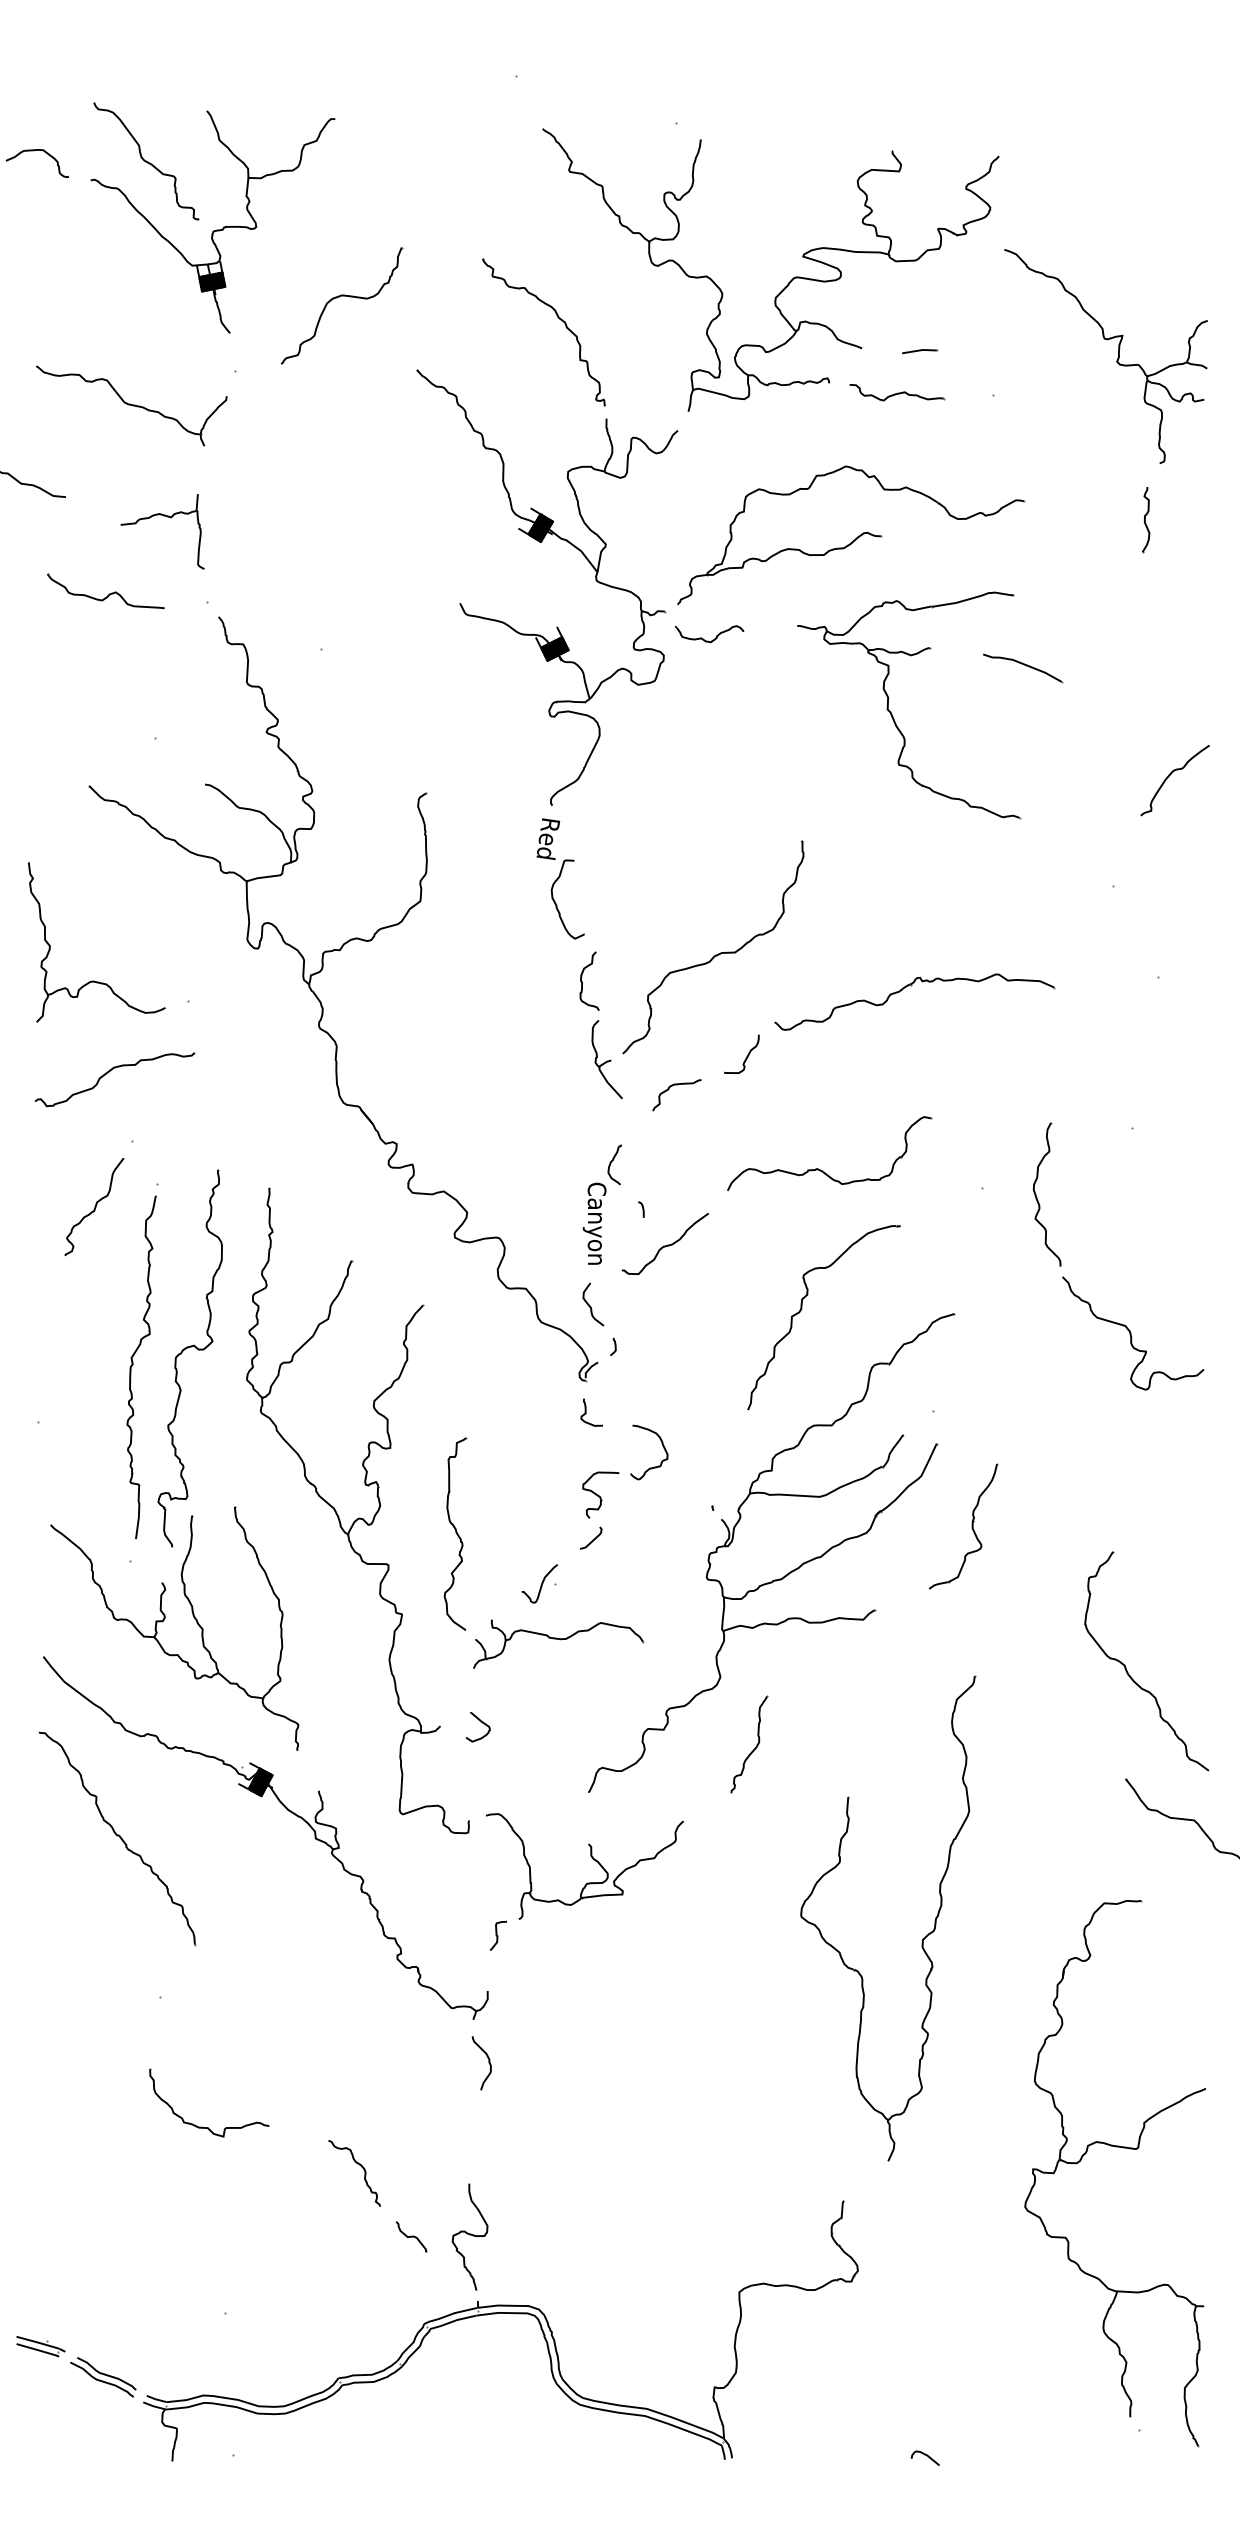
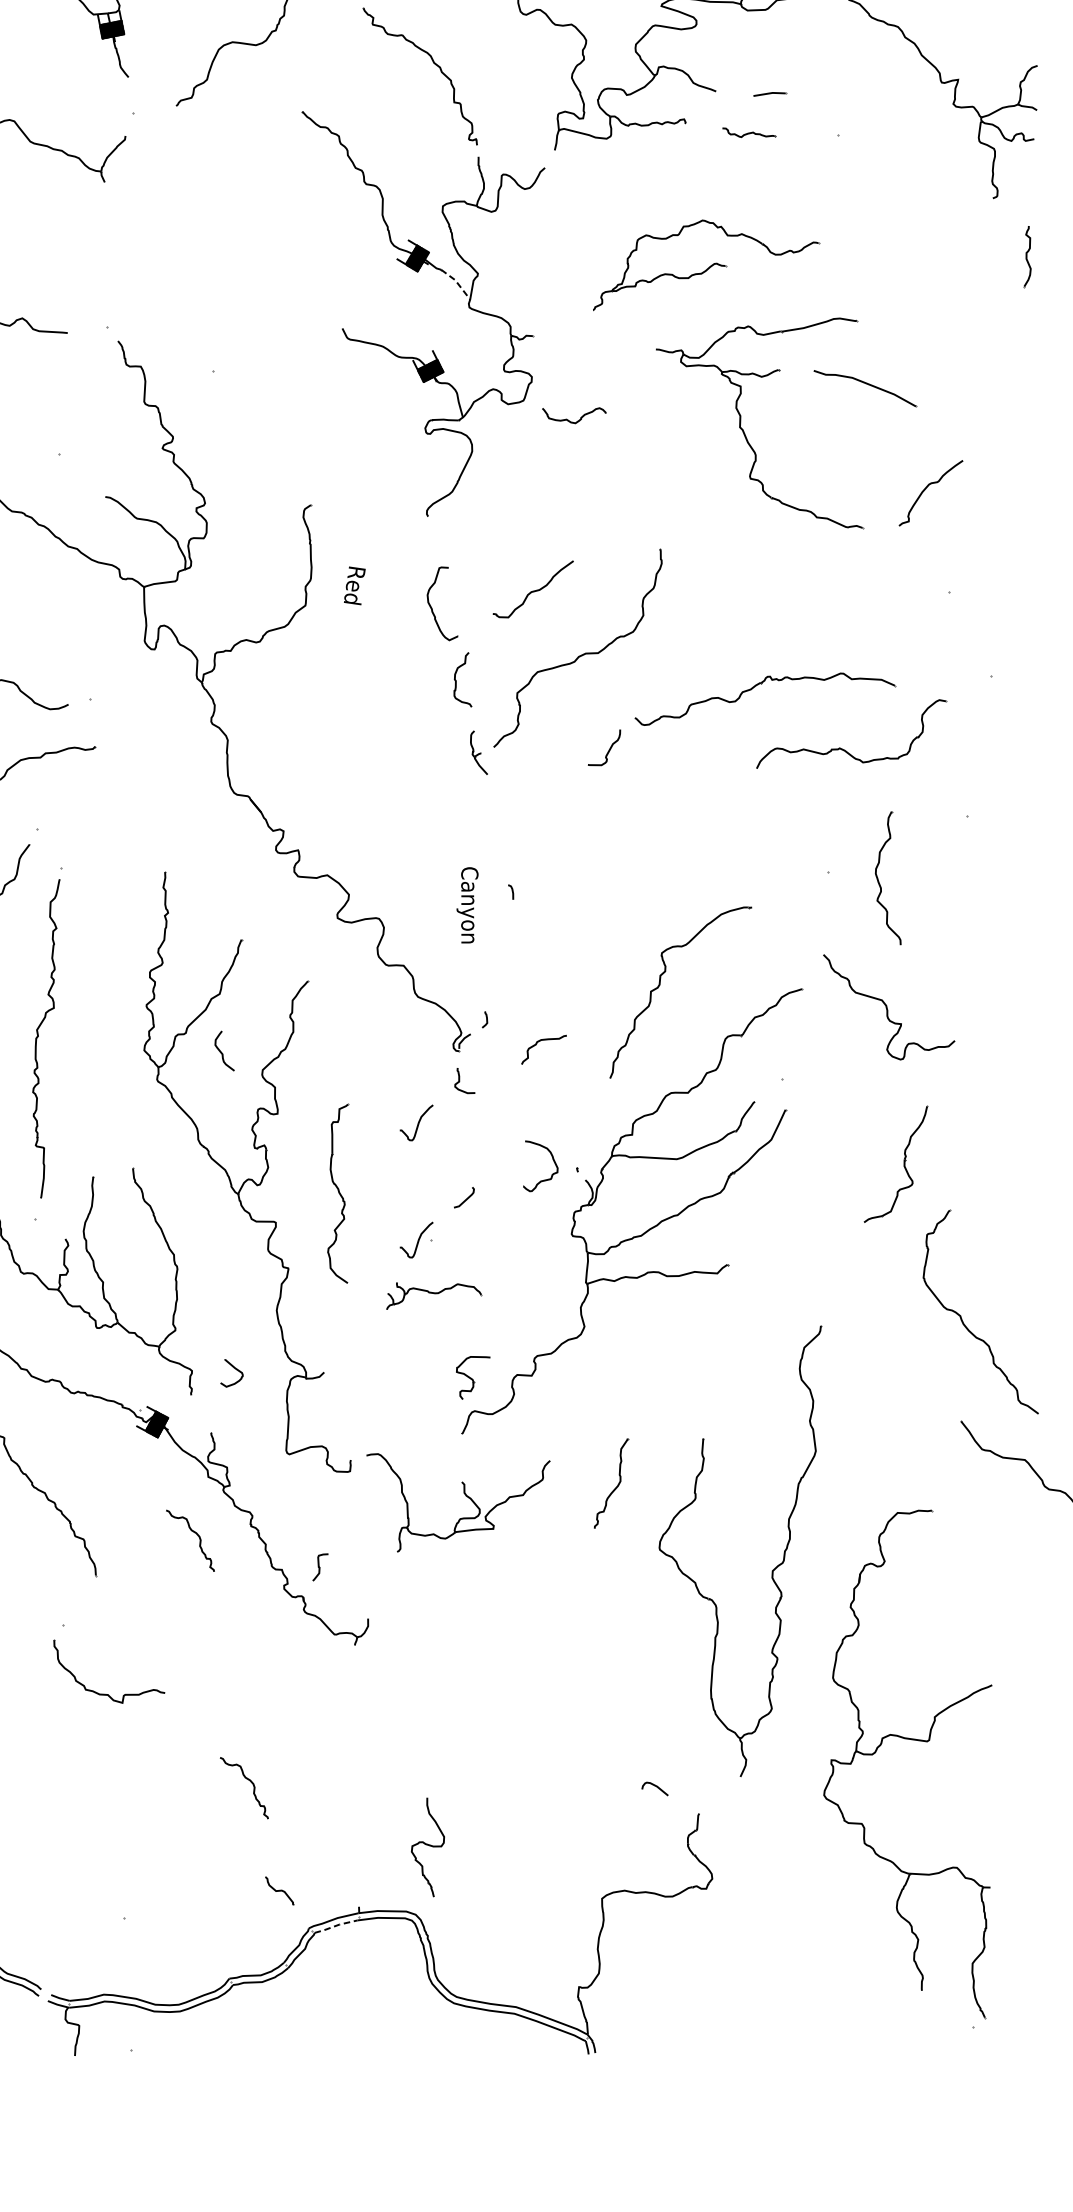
part: (897, 392) -> (749, 132), size x0.6
part: (167, 517) -> (70, 248), removed
part: (1146, 520) -> (1028, 257), moved
part: (851, 535) -> (706, 265), size x0.7
line: (583, 554) -> (457, 283), solid -> dashed
curve: (707, 640) -> (572, 421), moved
part: (1023, 668) -> (866, 389), size x1.4
curve: (1170, 775) -> (926, 488), moved
text: (548, 838) -> (354, 585), moved
part: (606, 1059) -> (478, 752), size x0.6
curve: (669, 1089) -> (537, 1044), moved
part: (614, 1164) -> (486, 850), removed
part: (820, 1169) -> (843, 748), moved
part: (664, 1243) -> (532, 588), moved
curve: (591, 1306) -> (222, 1052), moved
curve: (1131, 1333) -> (887, 1007), moved
part: (182, 1353) -> (84, 1025), removed
curve: (662, 1446) -> (552, 1160), moved
curve: (541, 1457) -> (418, 1122), added
part: (600, 1494) -> (473, 1377), moved
part: (971, 1526) -> (903, 1164), moved
part: (558, 1643) -> (433, 1295), size x0.6
curve: (479, 1721) -> (233, 1368), moved
part: (755, 1746) -> (617, 1485), moved
curve: (302, 1900) -> (195, 1534), added
curve: (497, 1935) -> (319, 1567), moved
curve: (488, 2062) -> (368, 1685), removed
part: (202, 2126) -> (102, 1693), moved
part: (1122, 2148) -> (914, 1740), moved
curve: (411, 2236) -> (279, 1890), moved
part: (469, 2236) -> (427, 1846), moved
line: (453, 2321) -> (336, 1925), solid -> dashed
curve: (924, 2455) -> (654, 1786), moved

